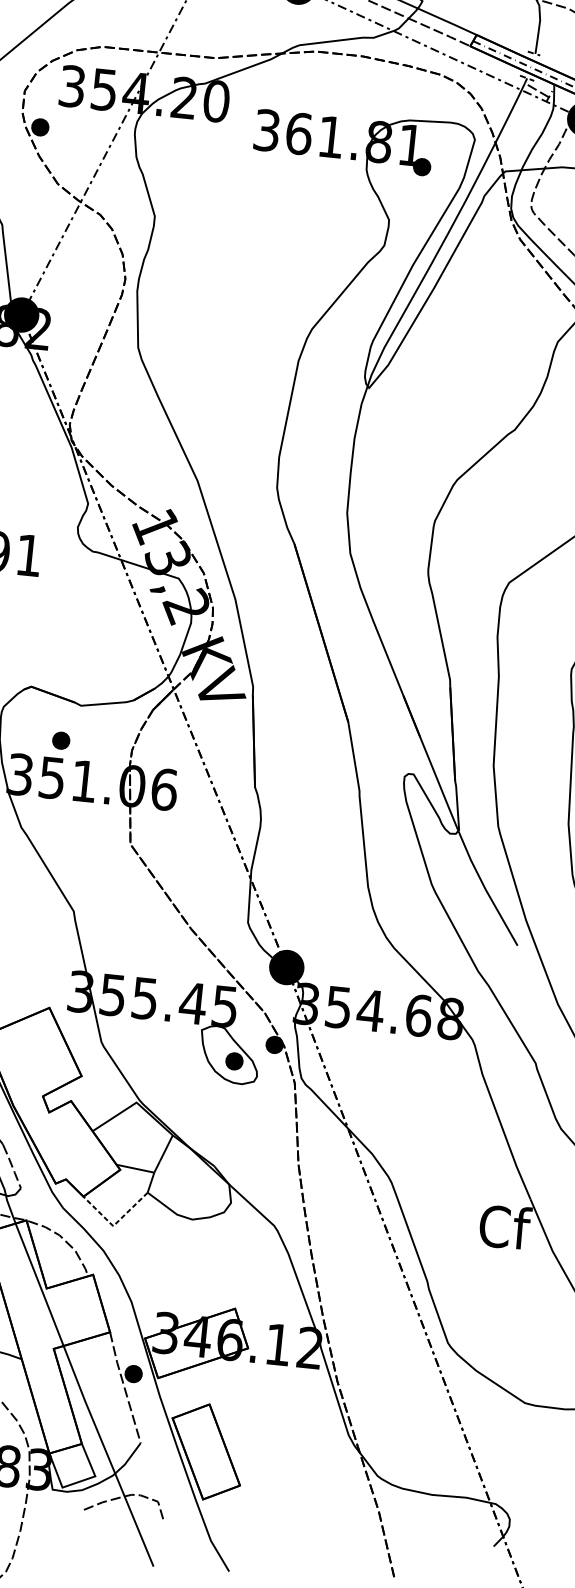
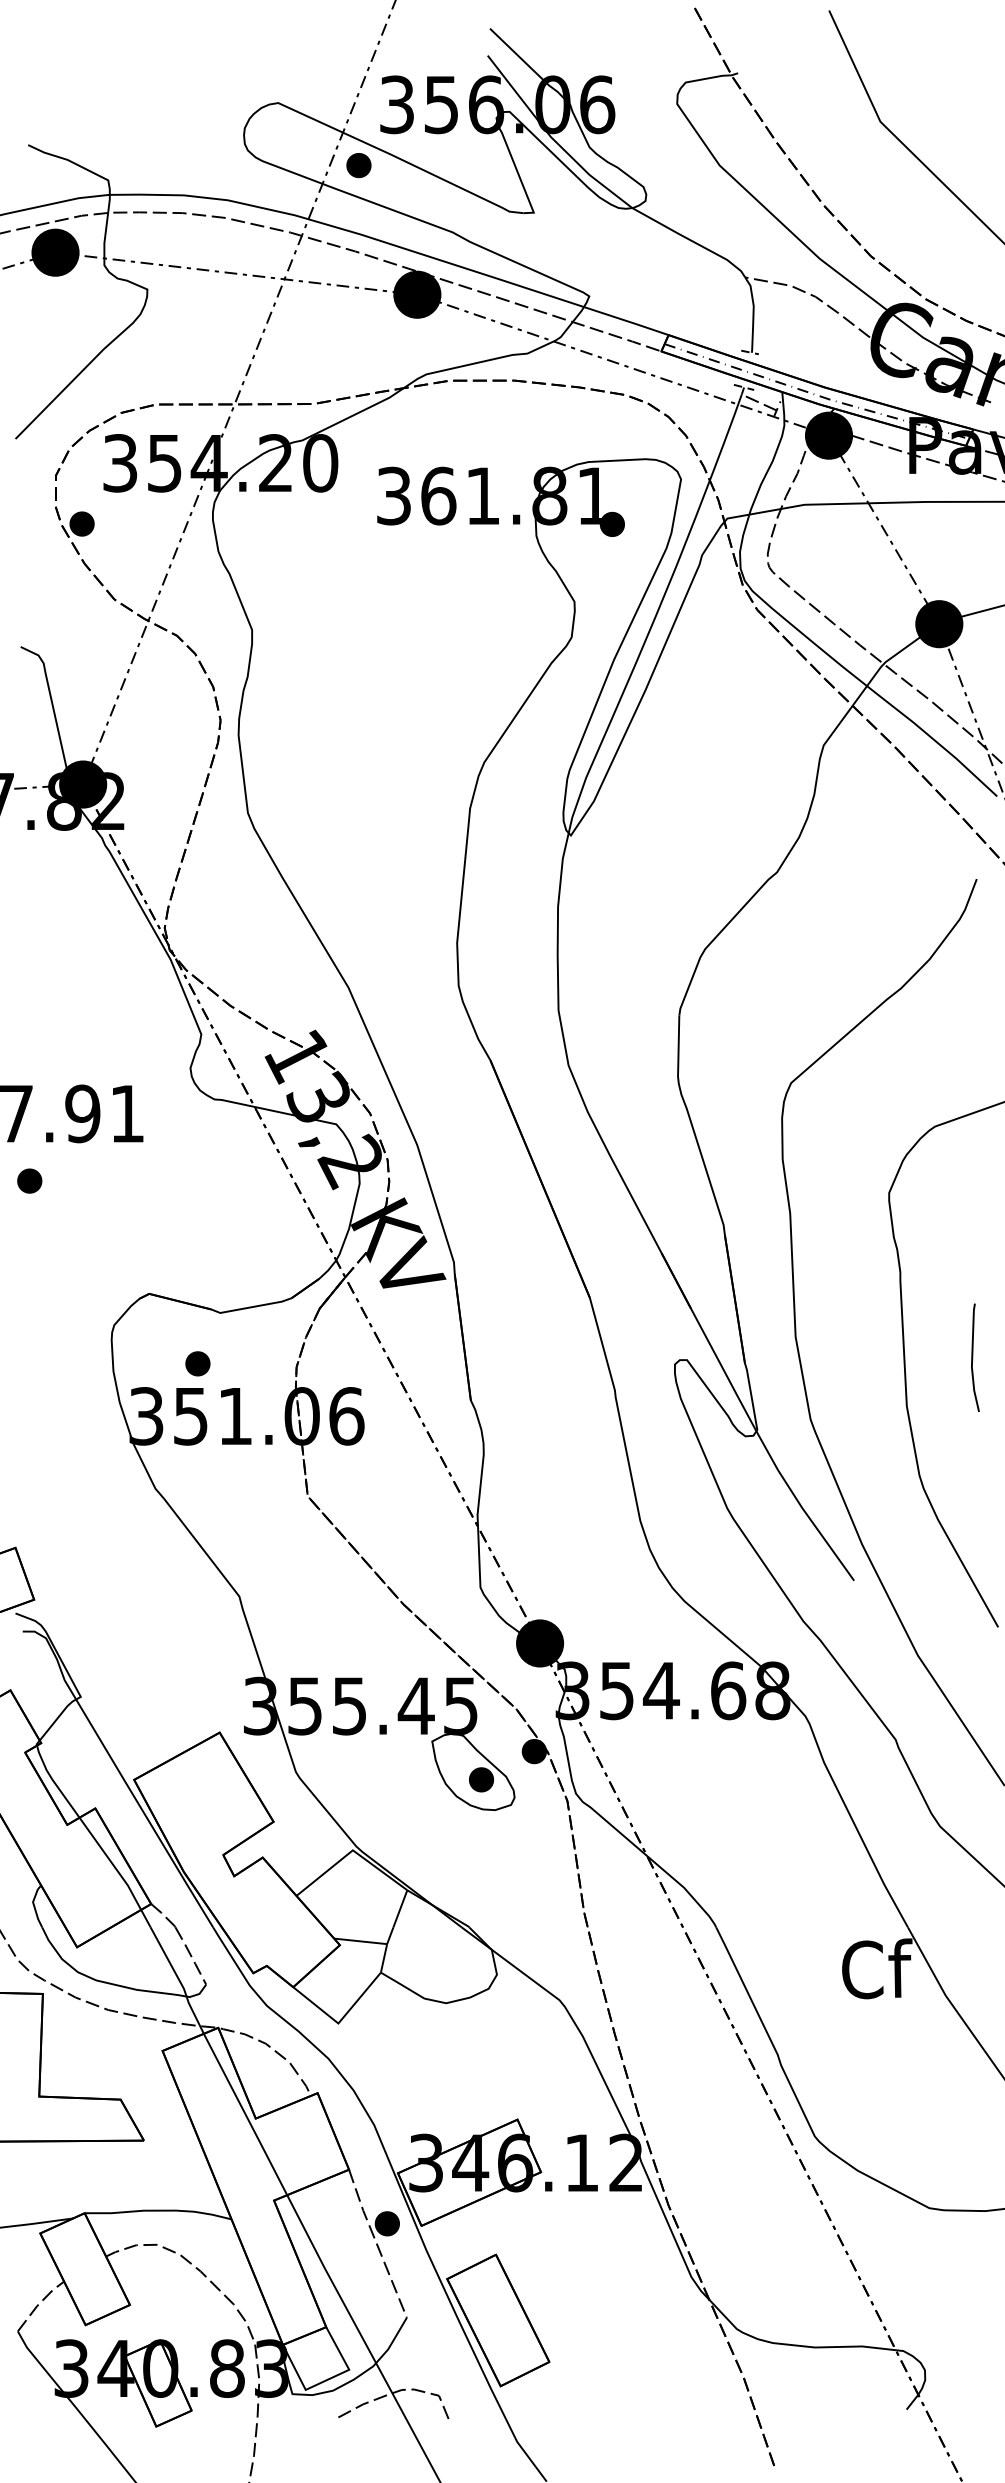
line: (115, 1224) -> (340, 2020), dashed -> solid

